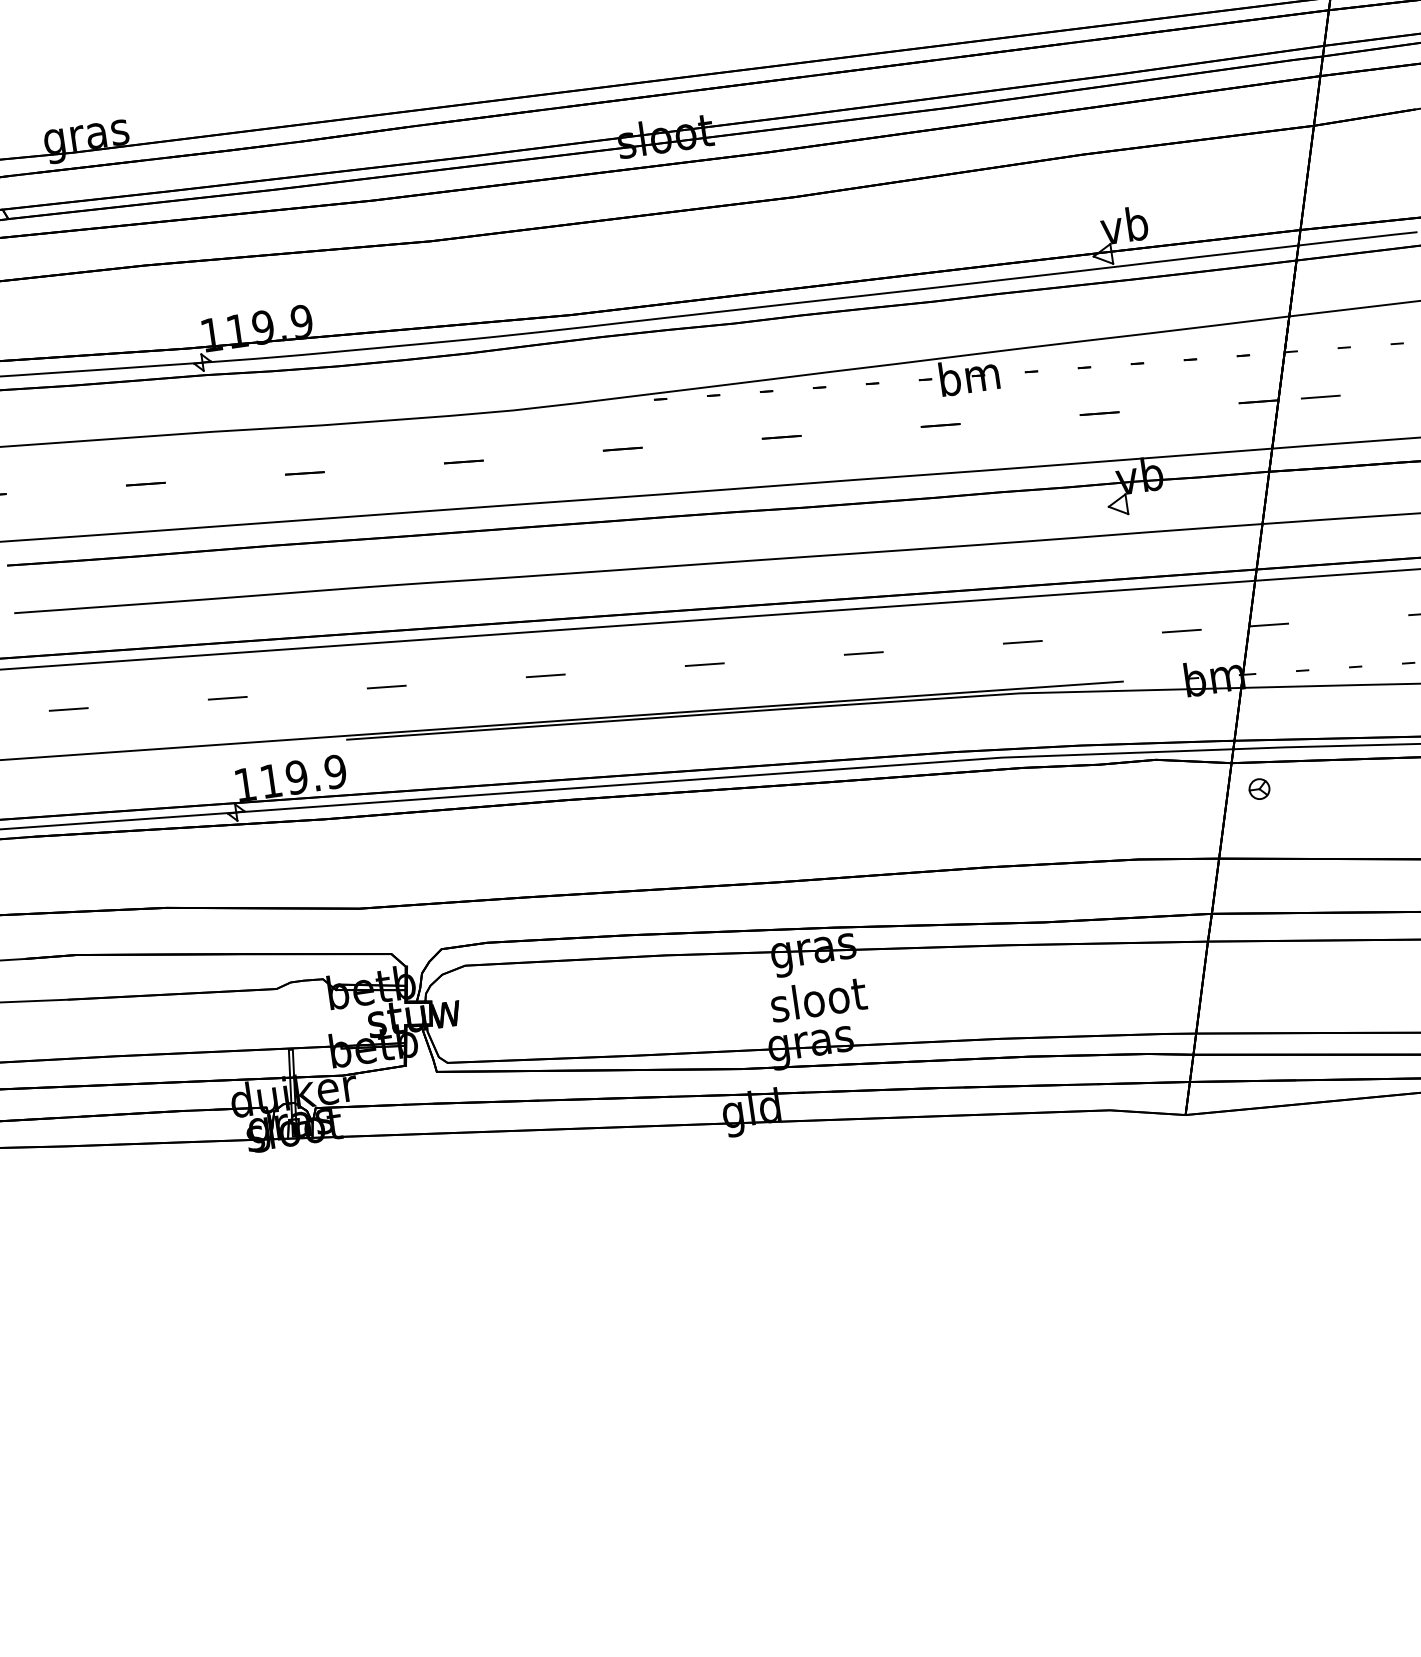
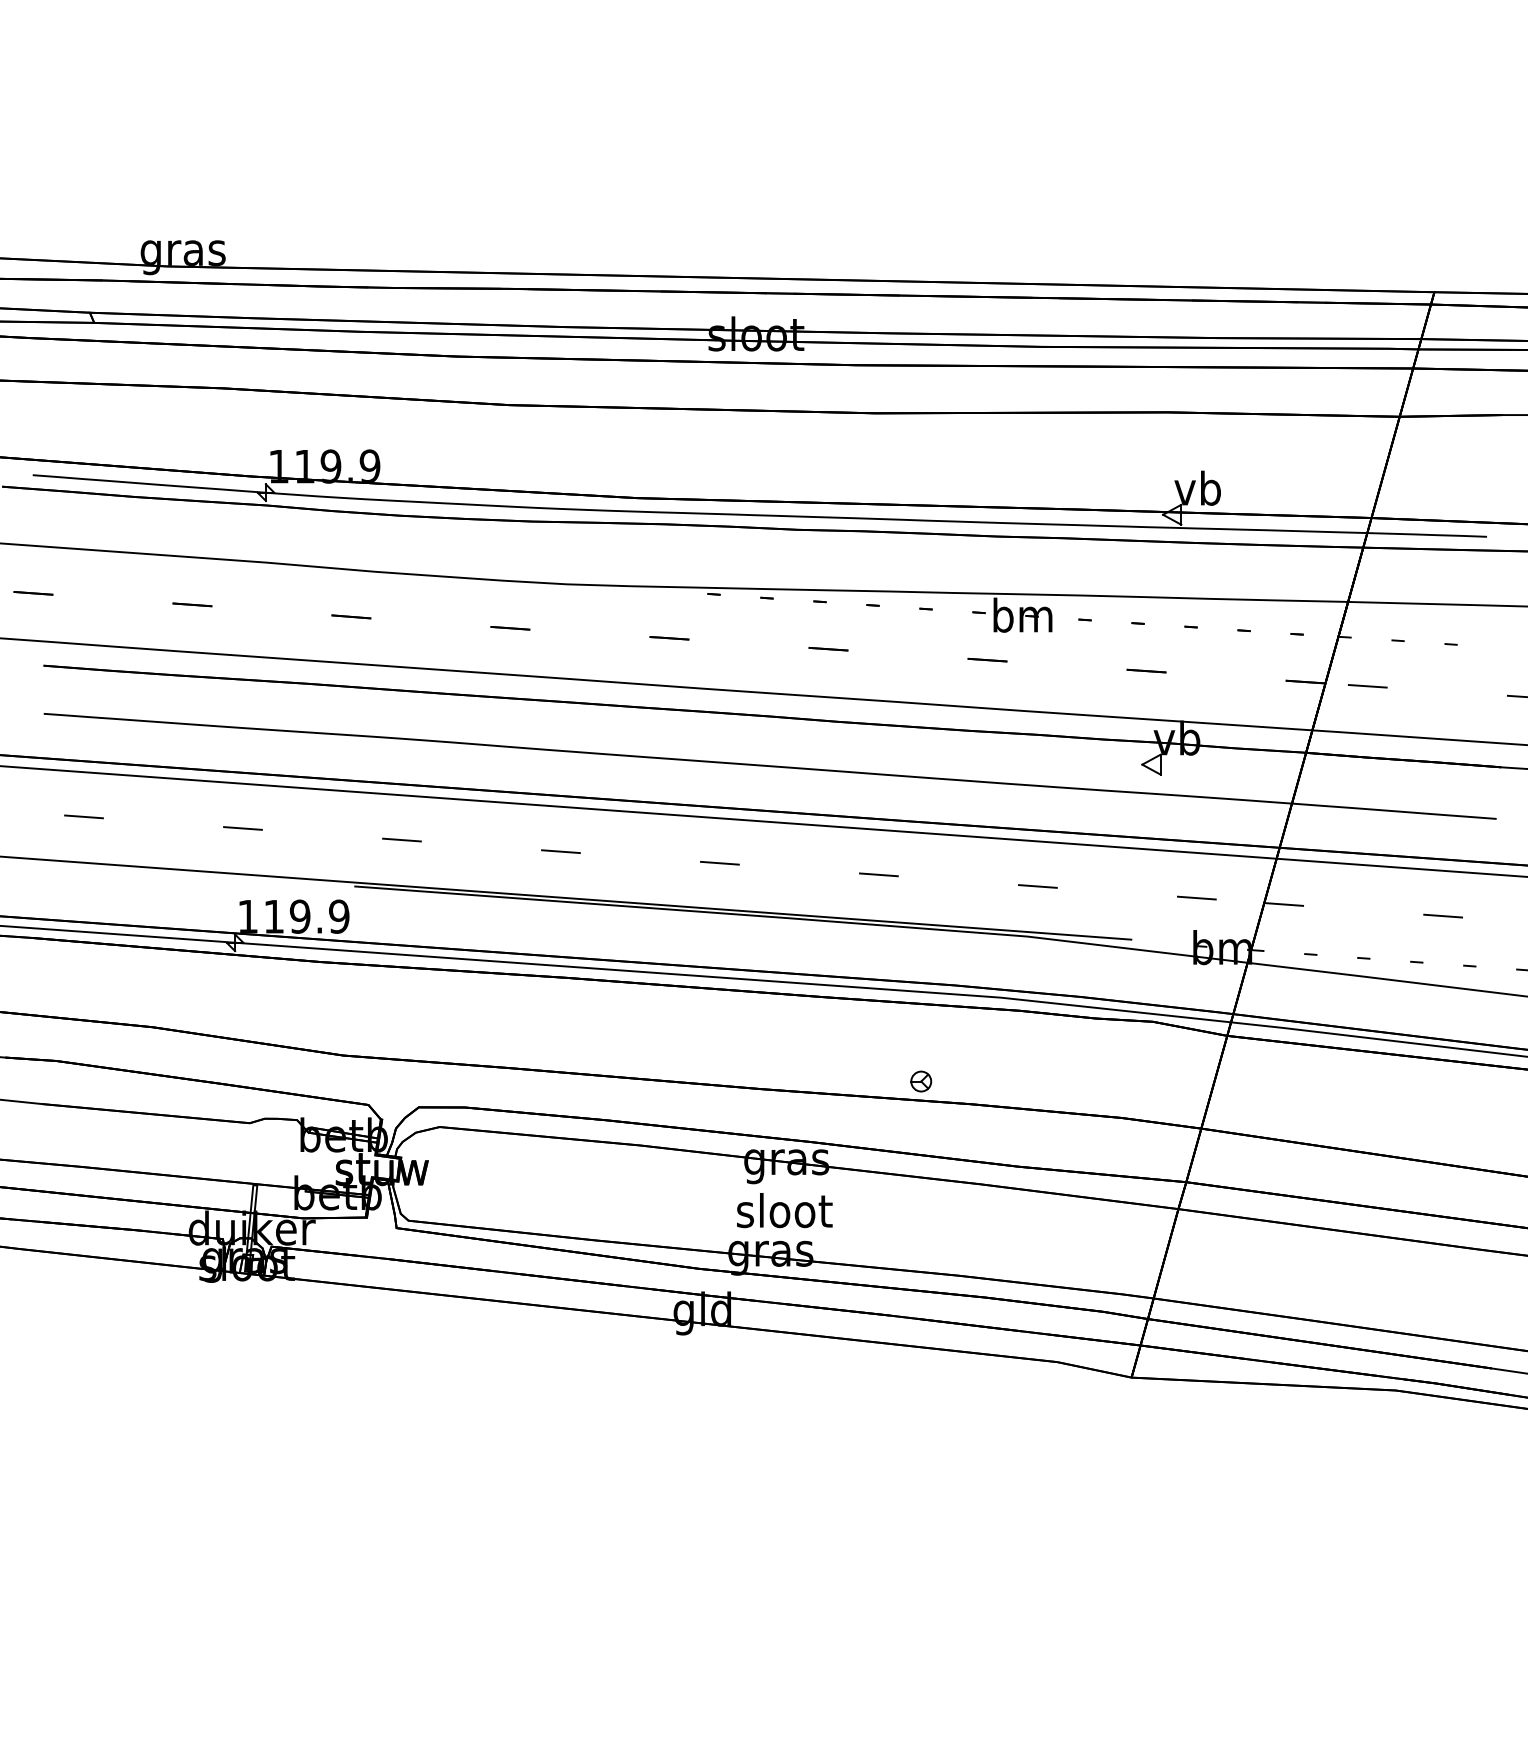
part: (1259, 789) -> (921, 1081), moved

